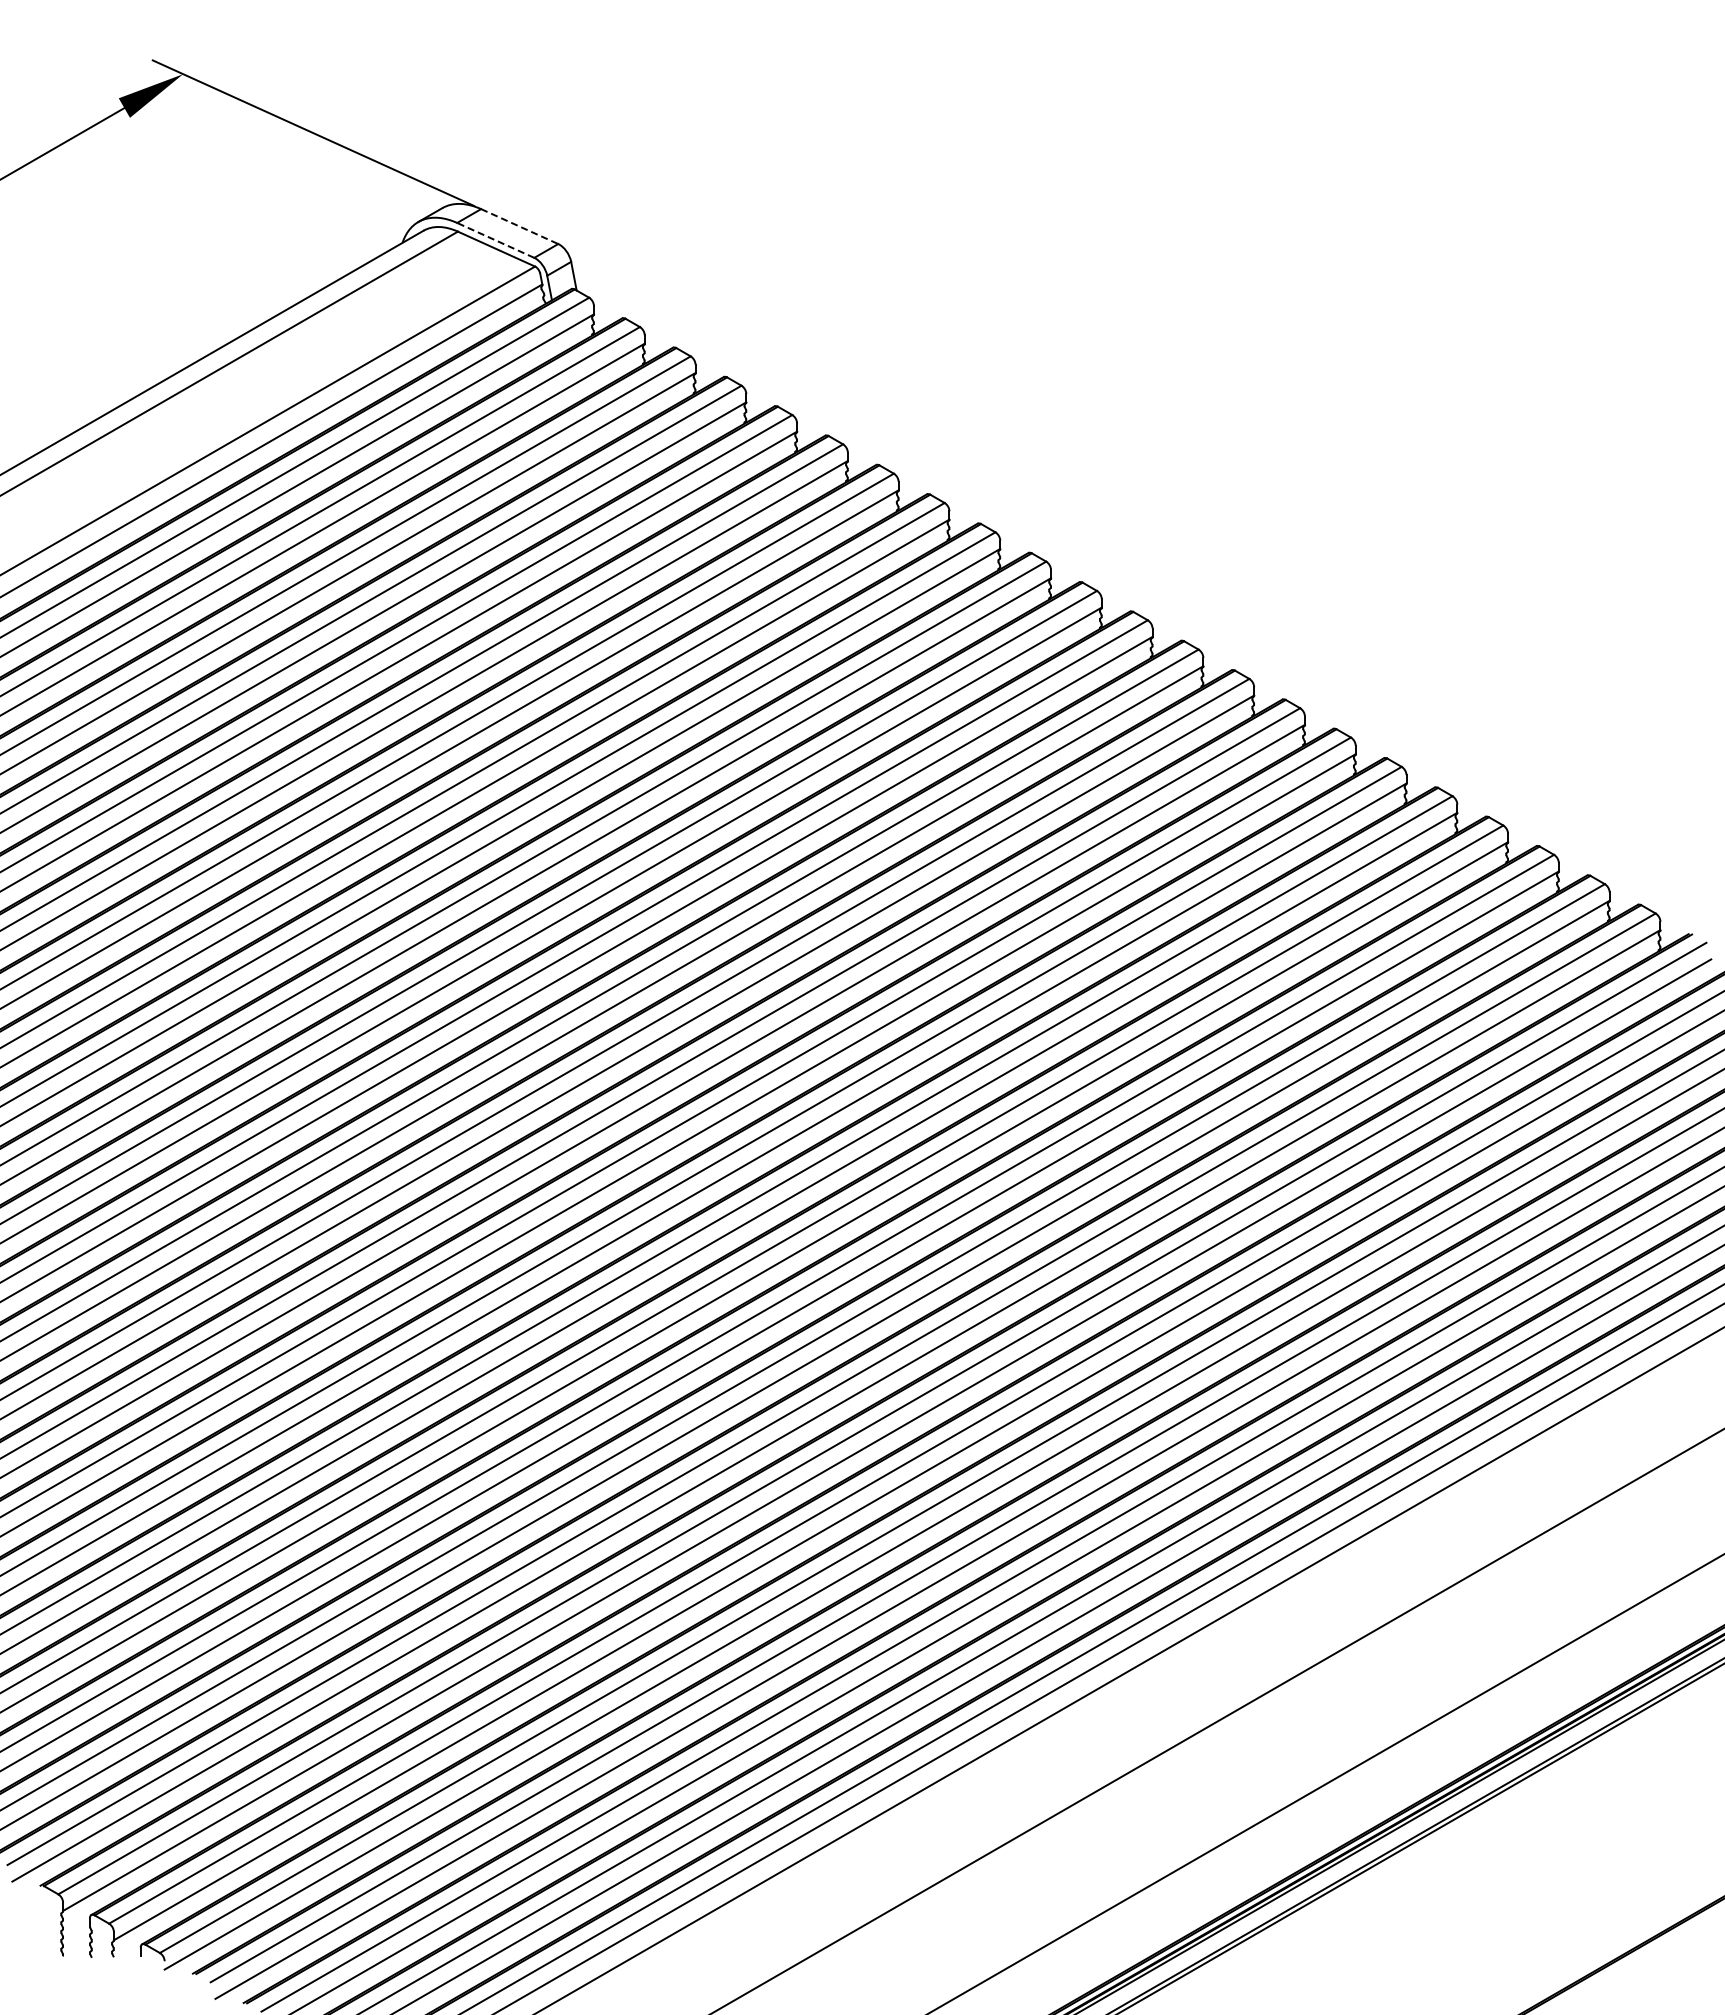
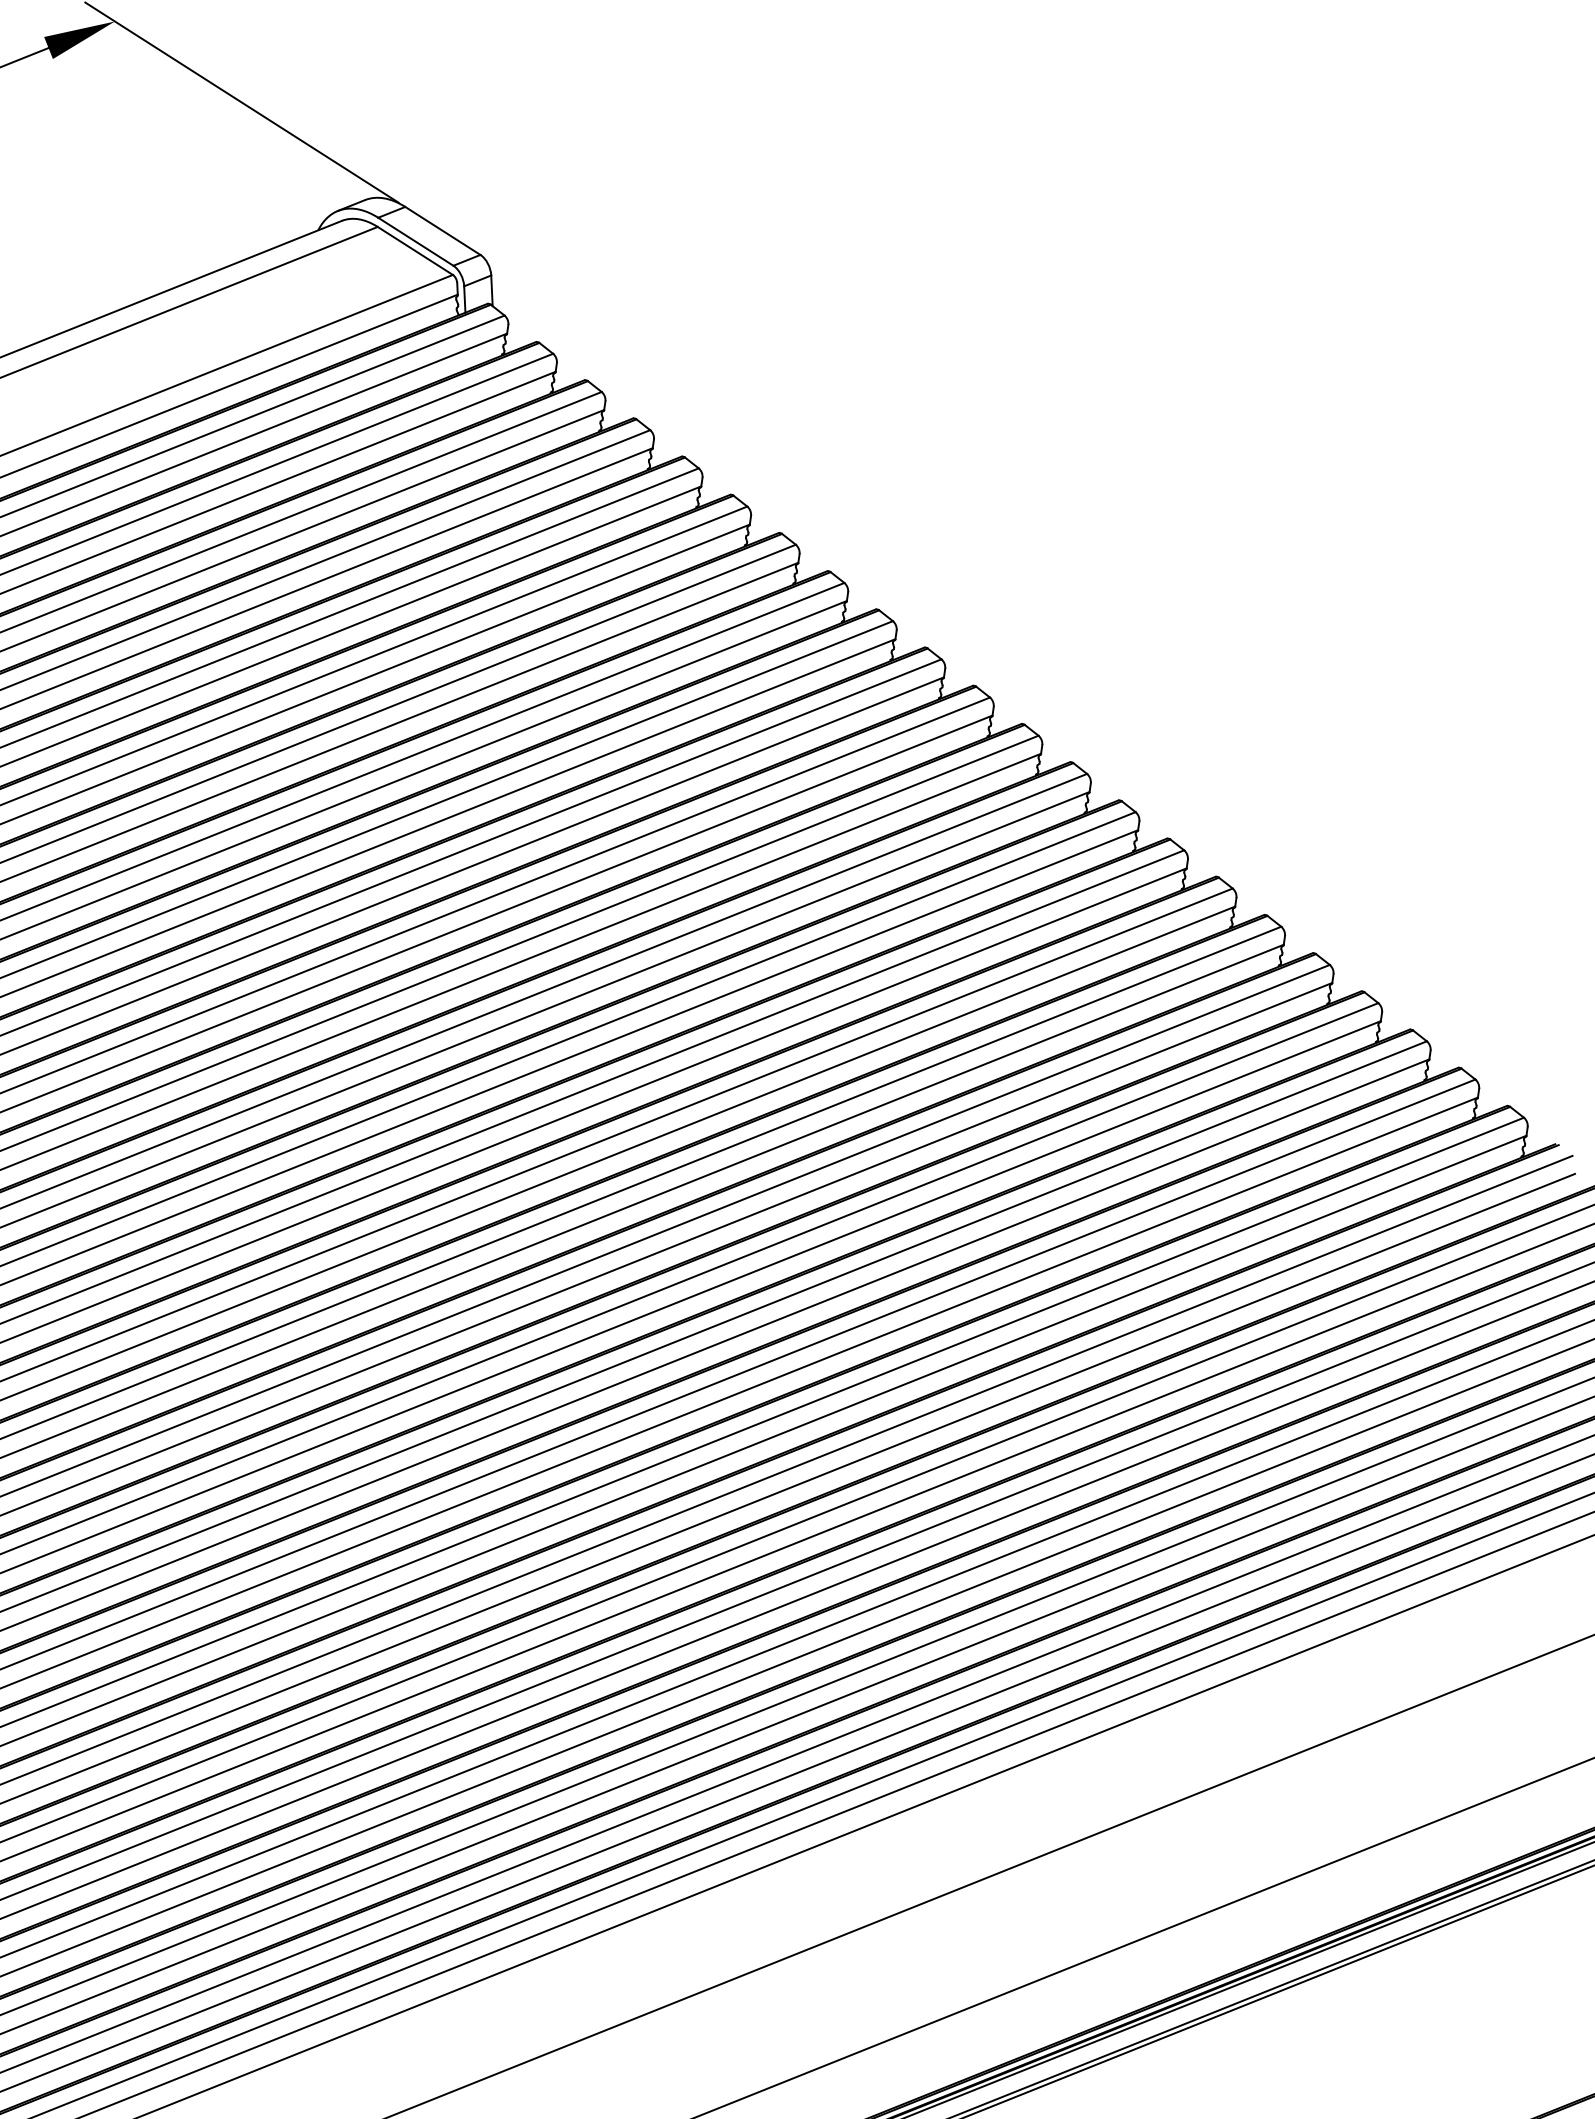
line: (520, 226) -> (443, 230), dashed -> solid
line: (495, 240) -> (415, 241), dashed -> solid

